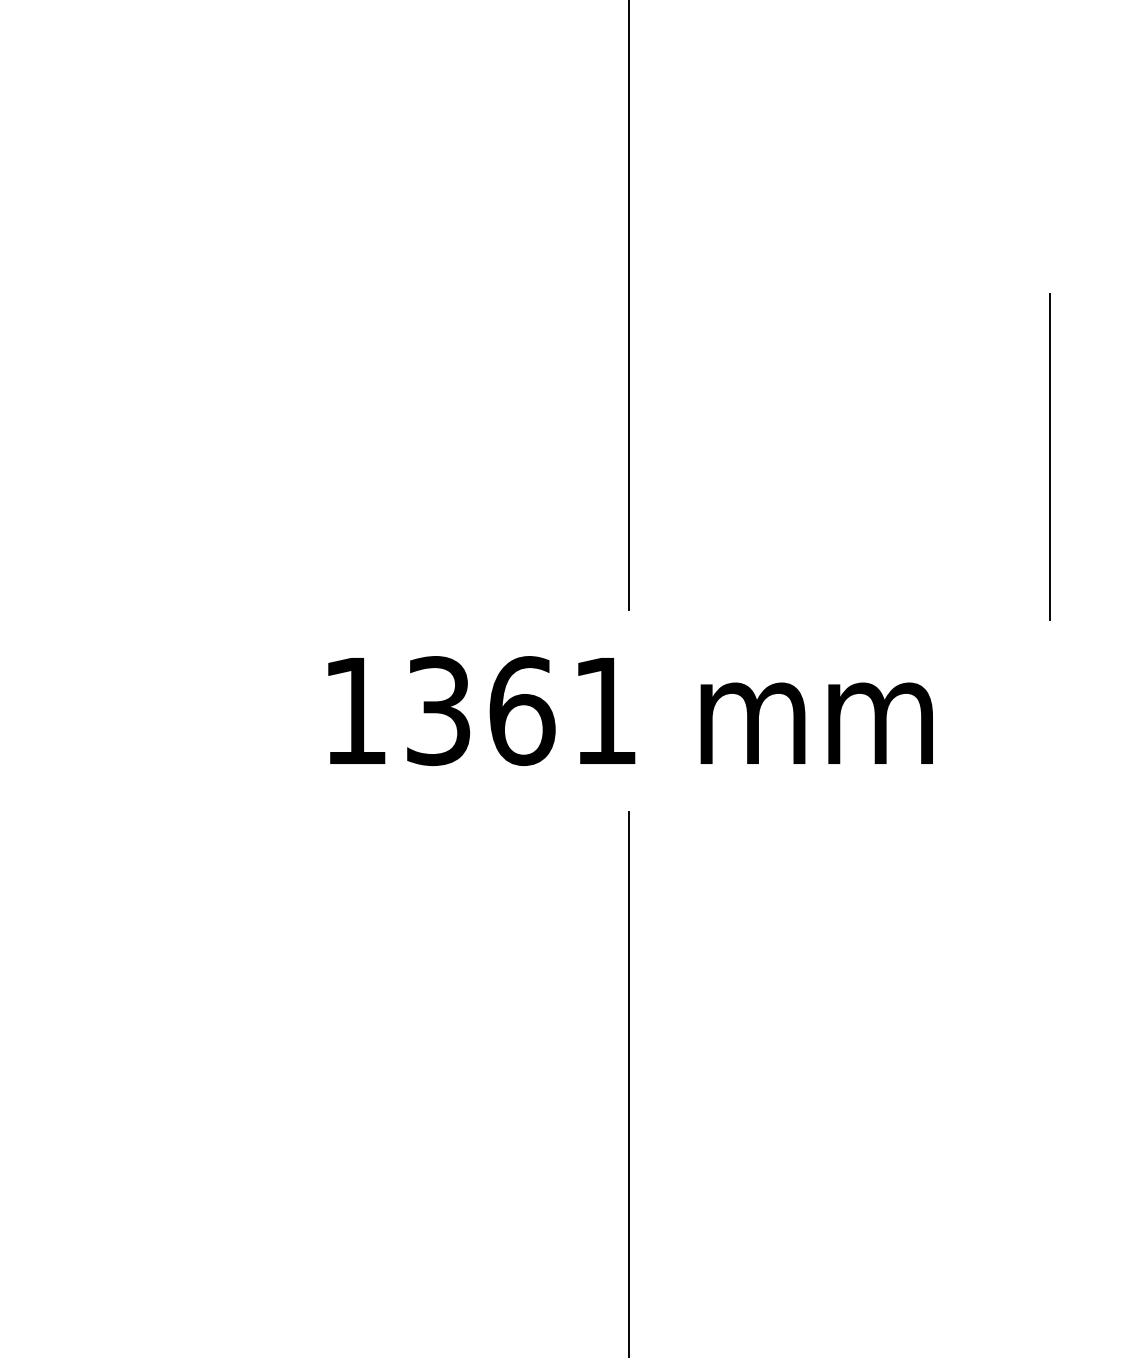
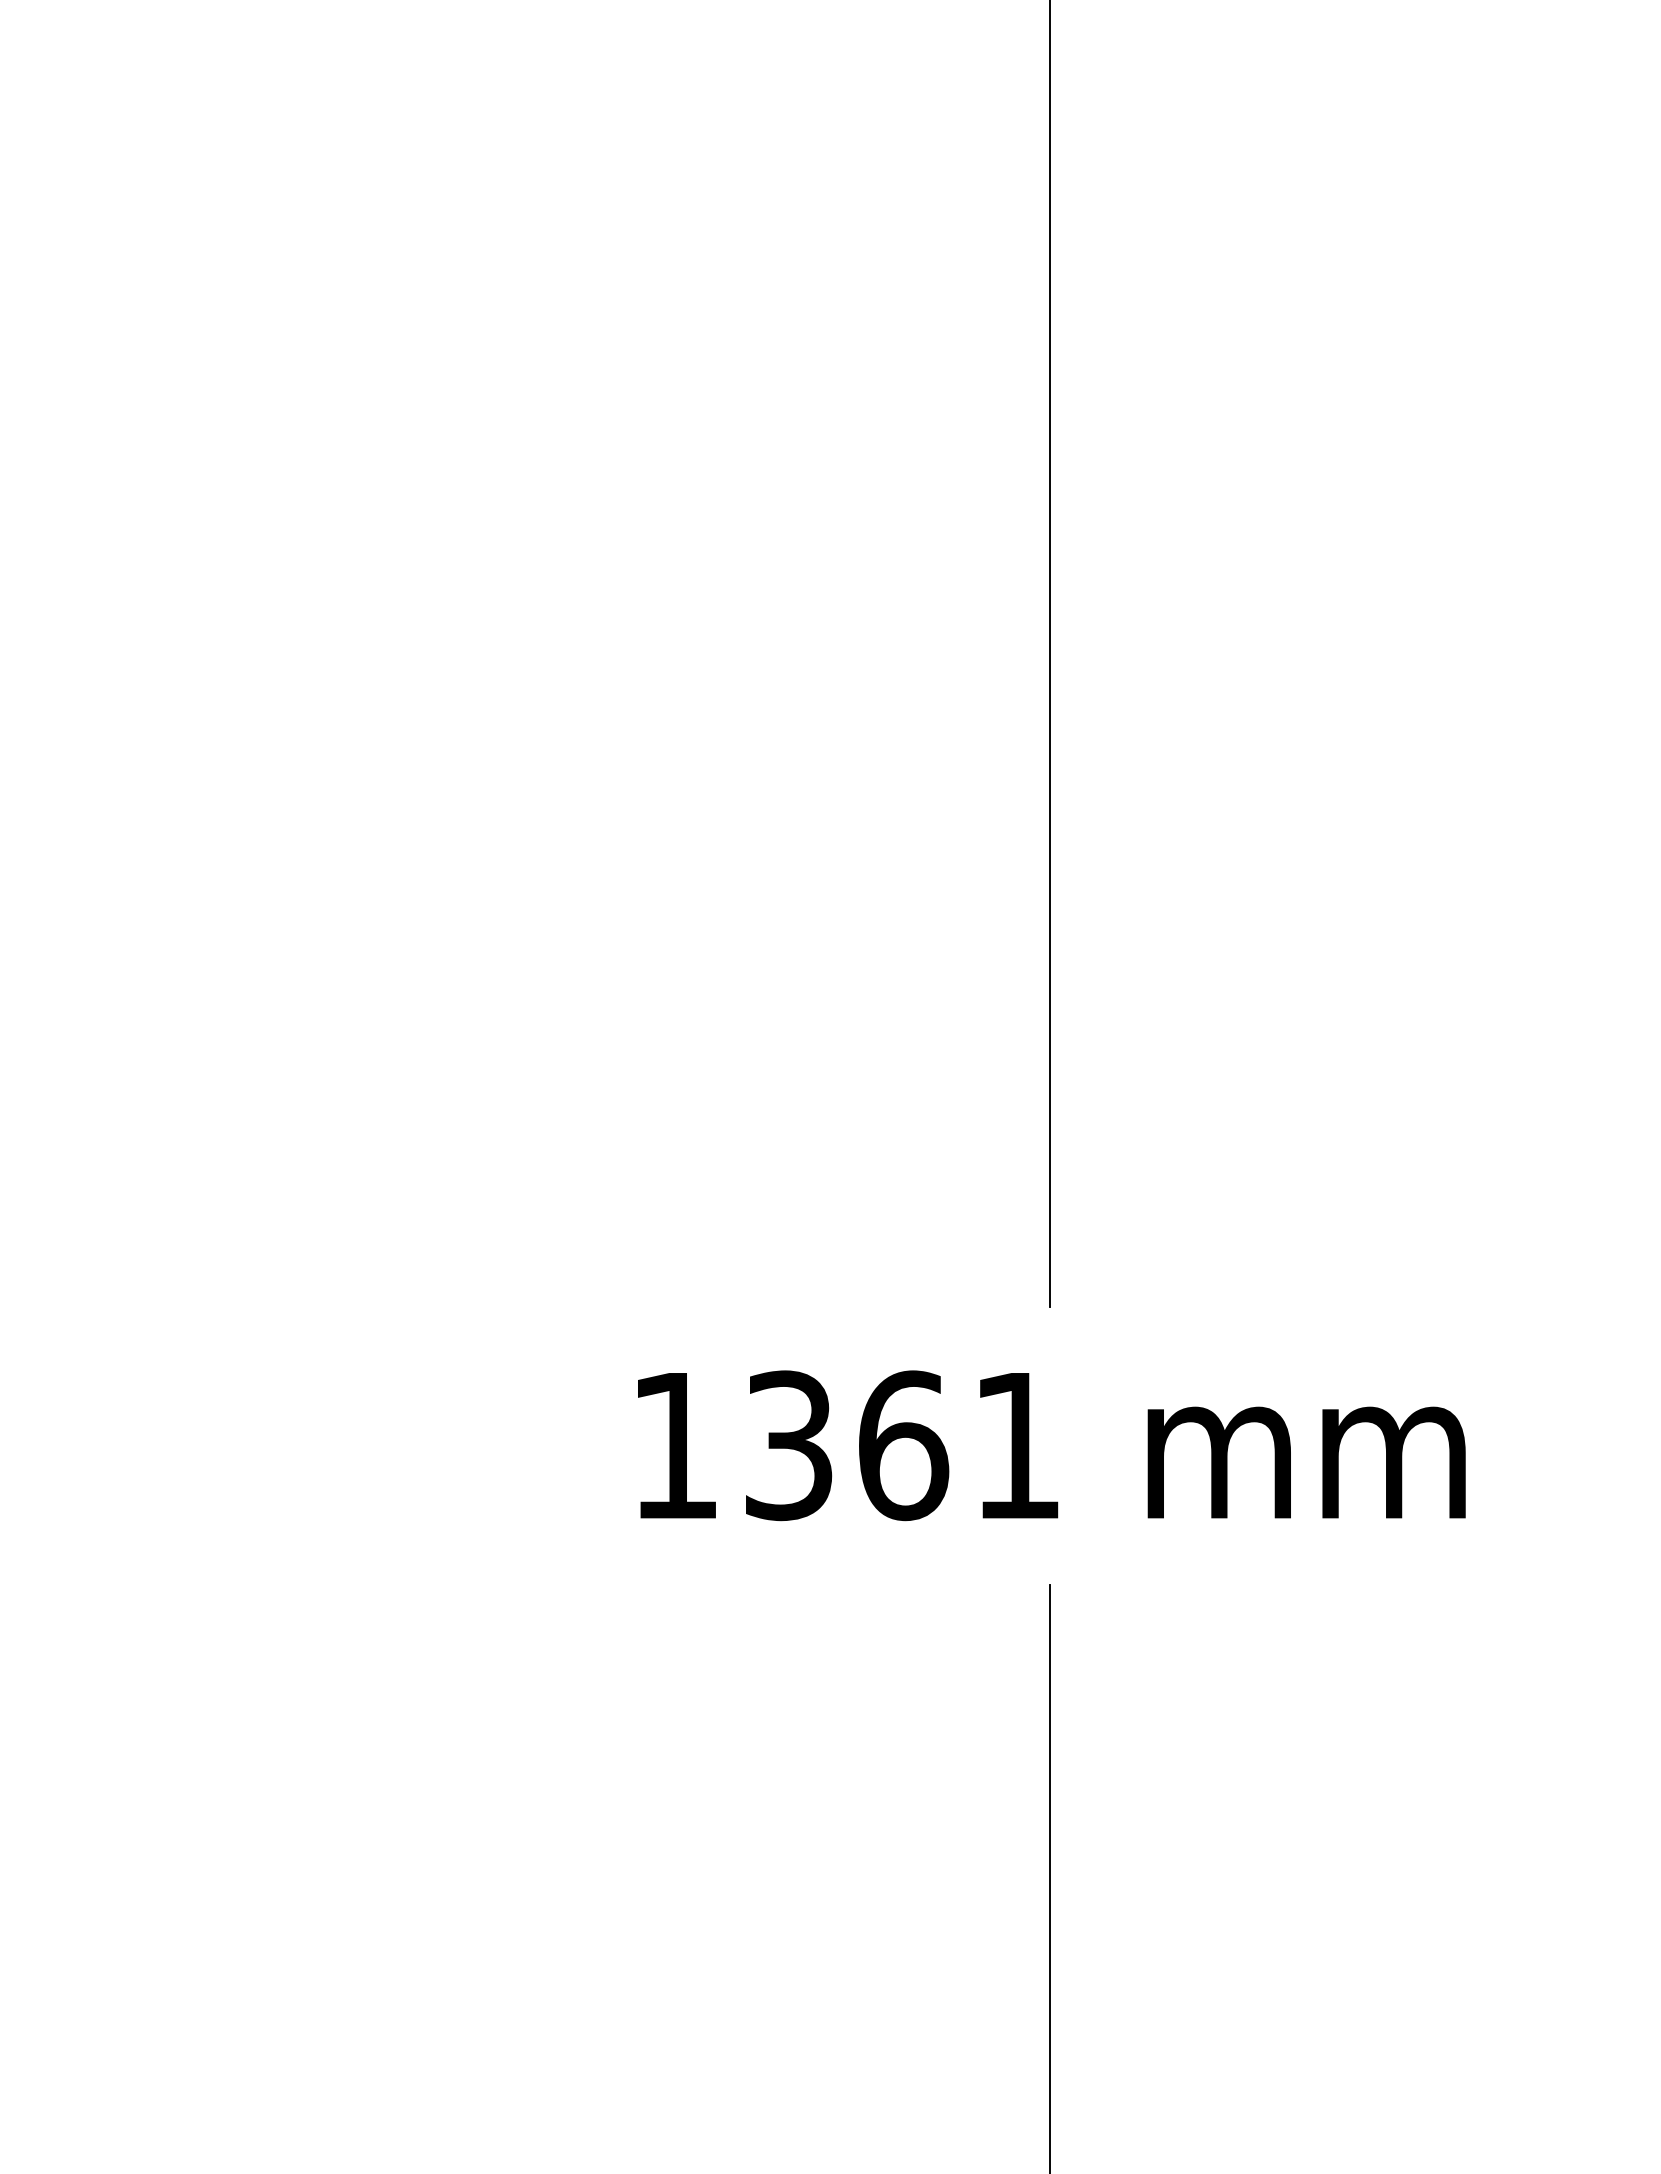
line: (1050, 456) -> (1626, 1097), removed

